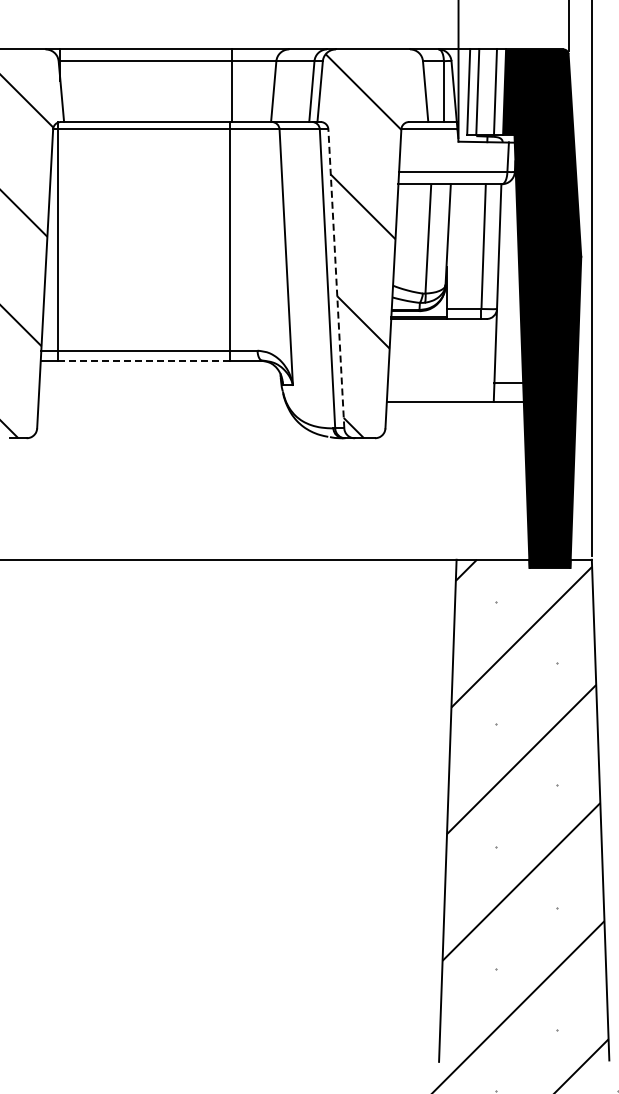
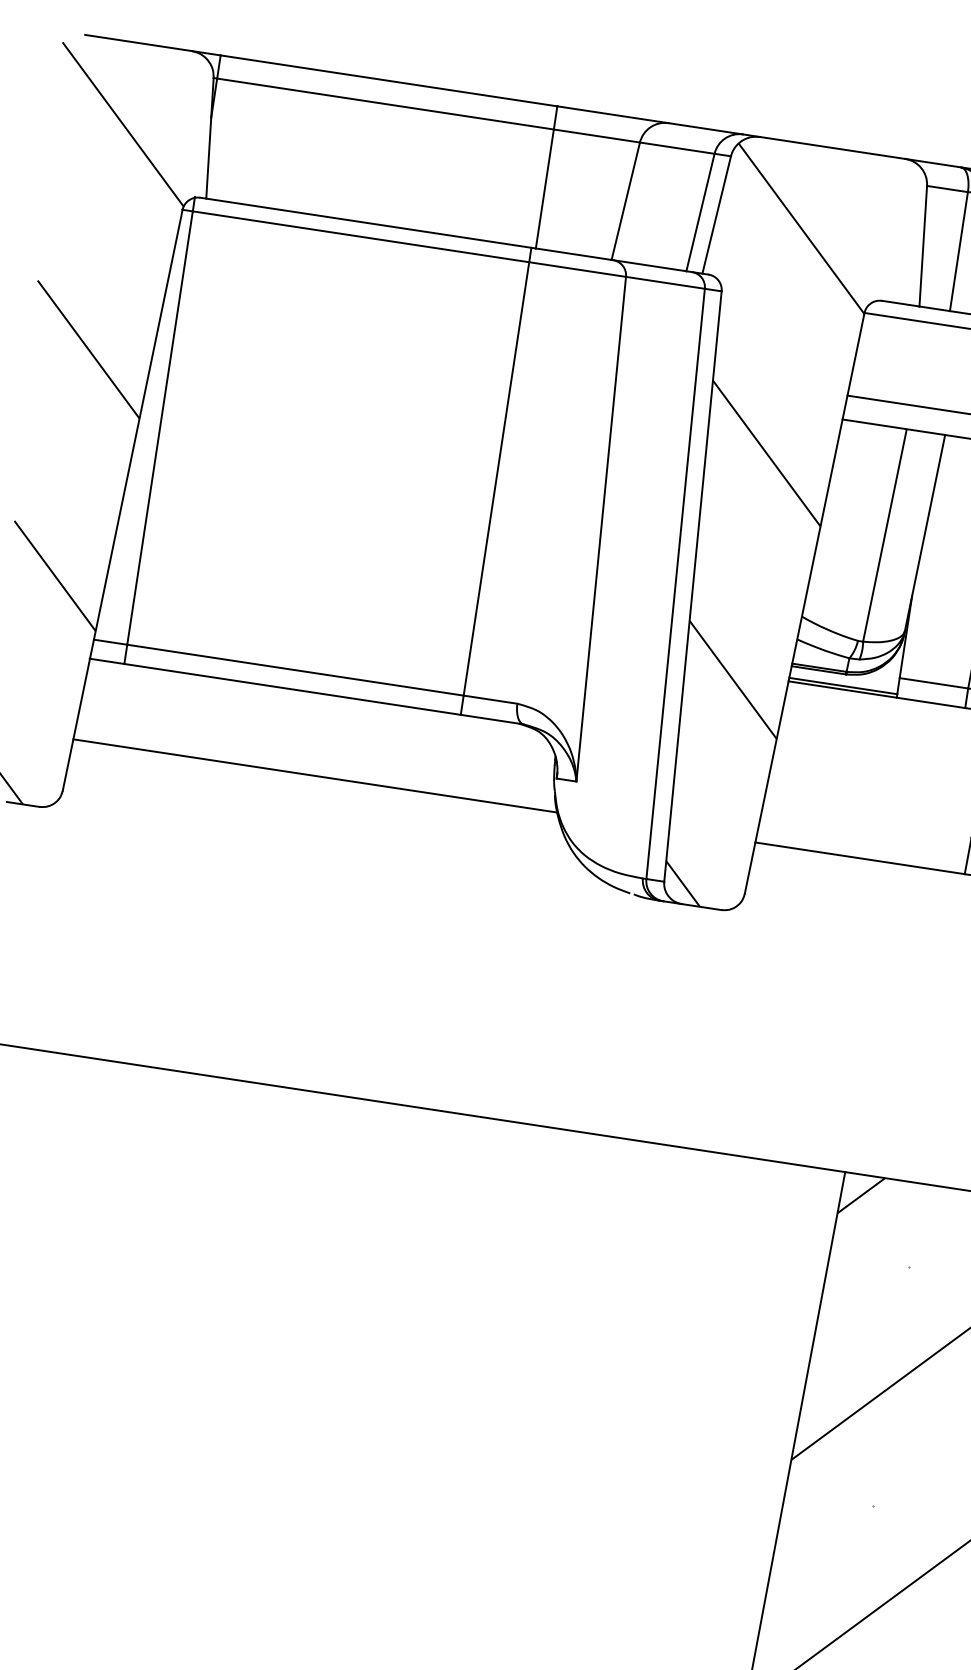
line: (336, 278) -> (693, 585), dashed -> solid
line: (144, 360) -> (293, 689), dashed -> solid
line: (161, 401) -> (314, 774), added

